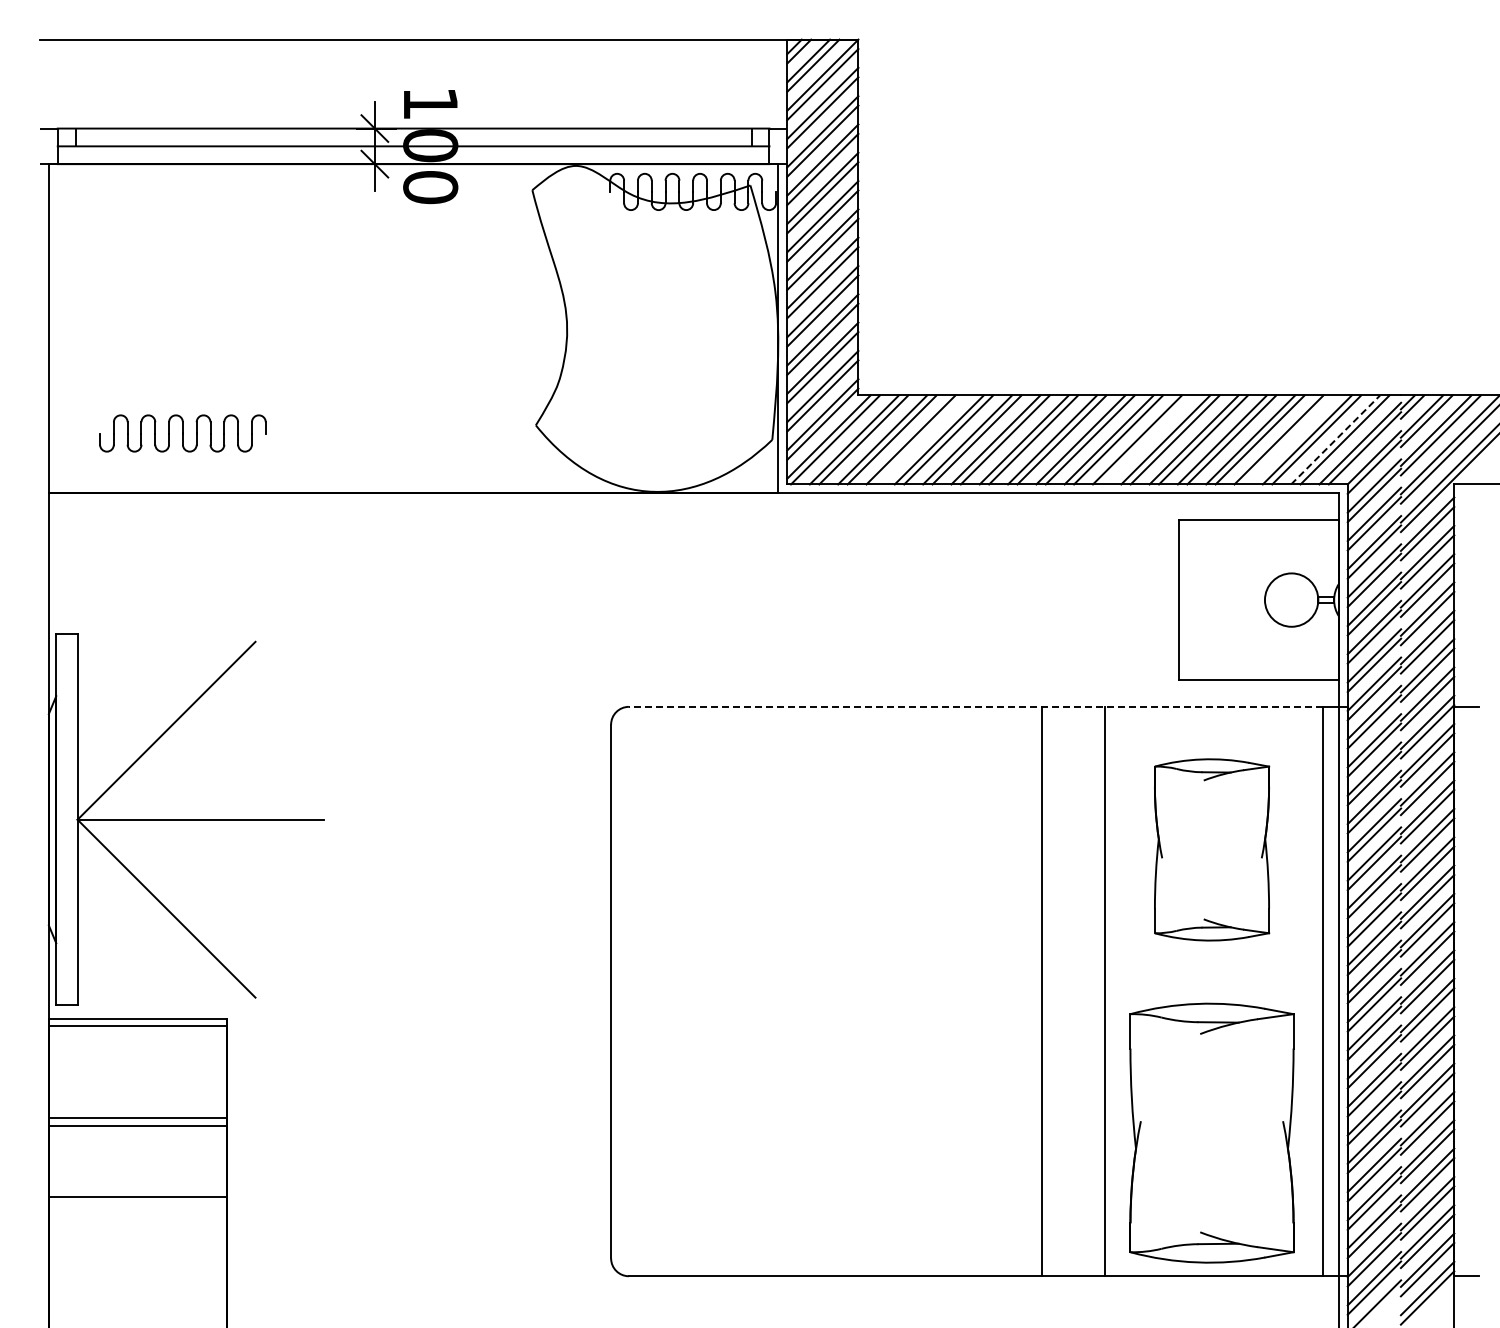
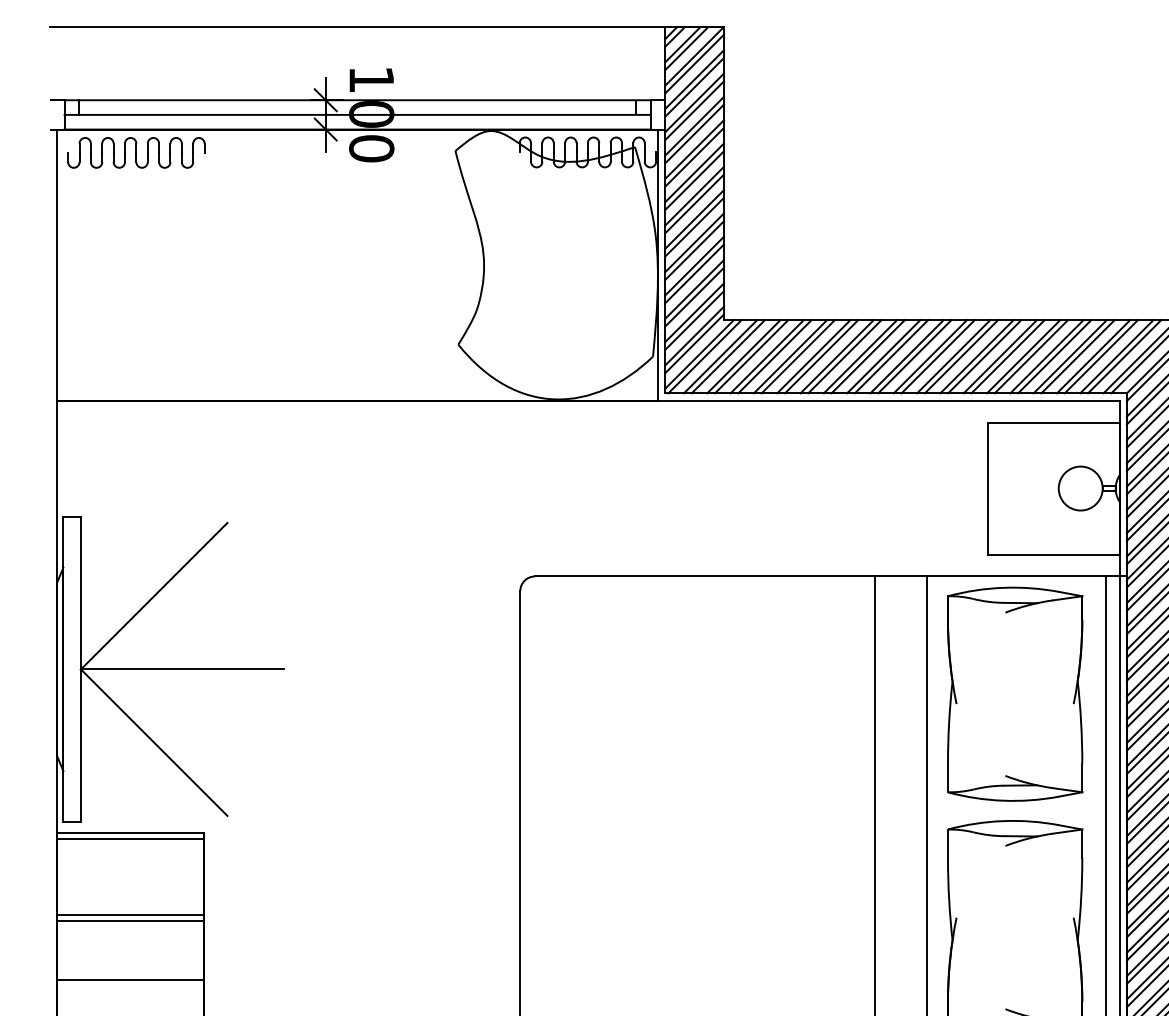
part: (182, 433) -> (136, 152), moved
line: (919, 439) -> (774, 356), added
line: (1146, 439) -> (961, 356), added
line: (1287, 439) -> (1077, 356), added
line: (1335, 439) -> (1116, 356), dashed -> solid
line: (975, 706) -> (820, 576), dashed -> solid
part: (1211, 849) -> (1014, 693), size x1.43

